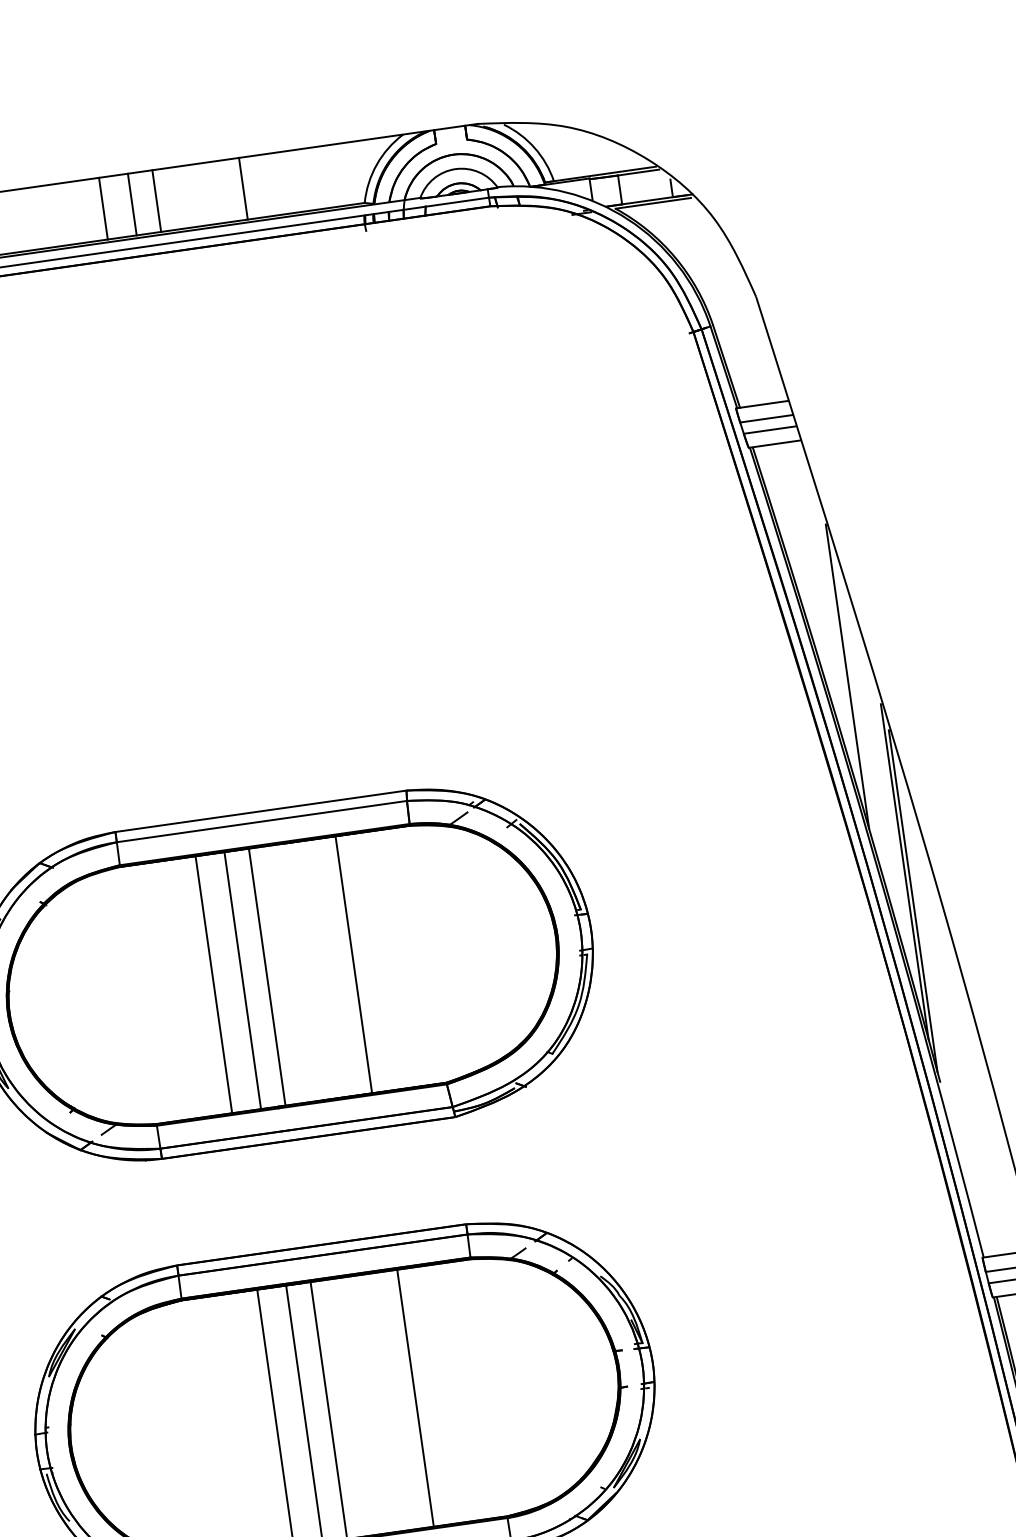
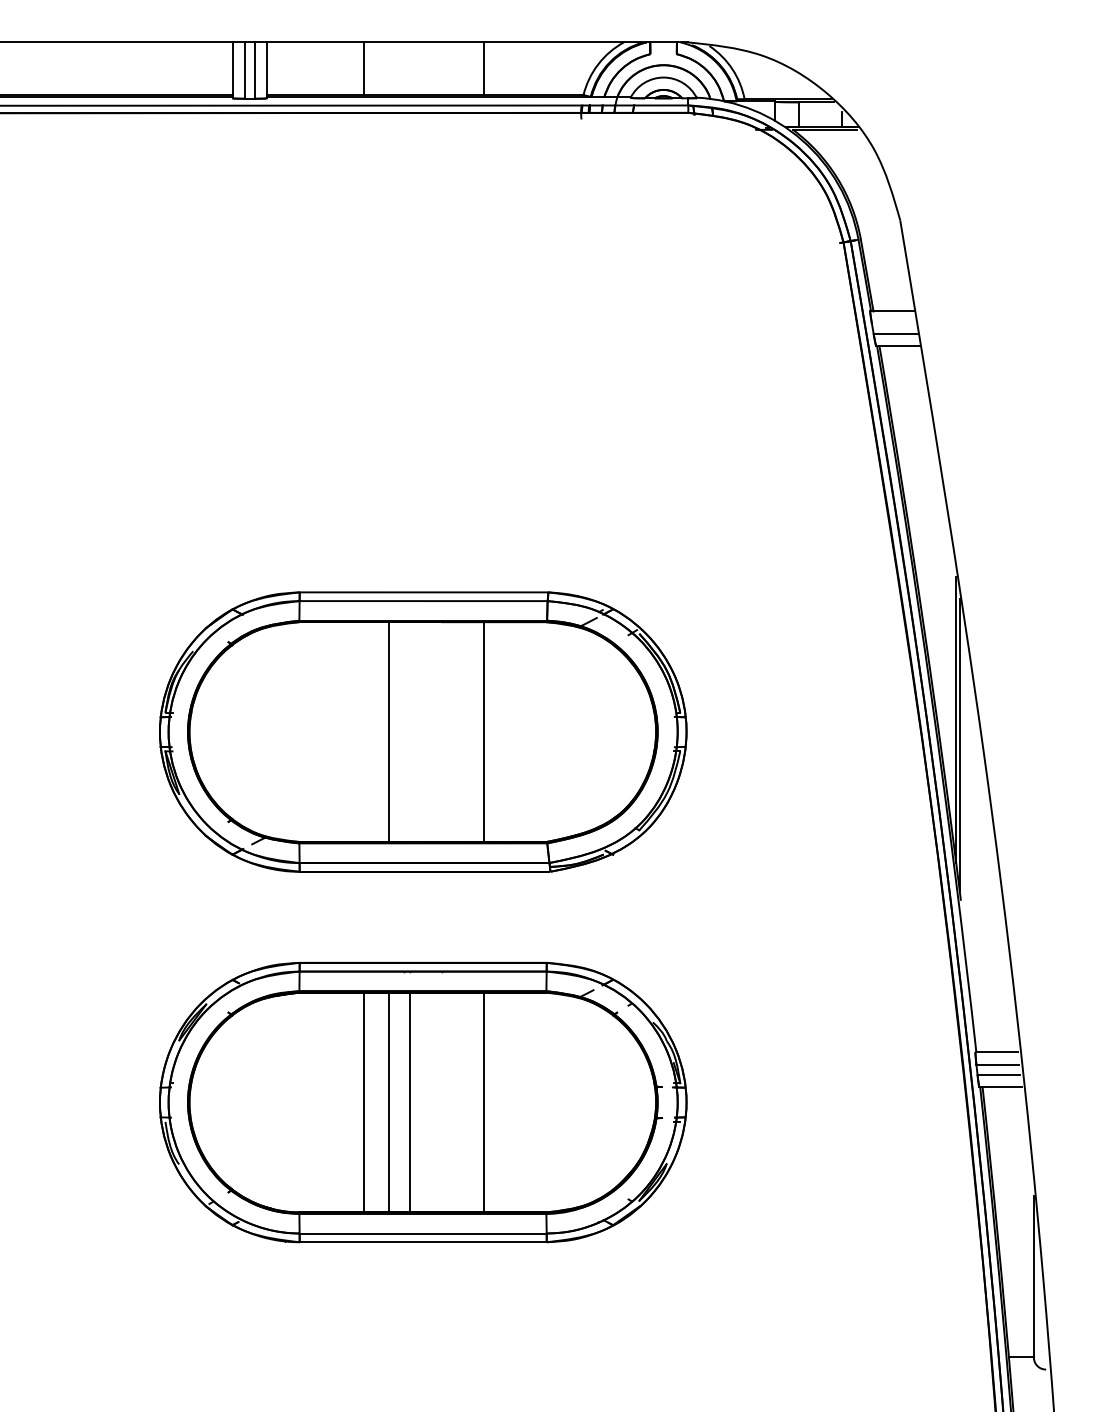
line: (156, 200) -> (409, 68), removed
line: (132, 204) -> (388, 68), removed
line: (765, 418) -> (893, 323), removed
line: (847, 676) -> (931, 549), removed
line: (267, 976) -> (409, 731), removed
line: (213, 984) -> (363, 731), removed

